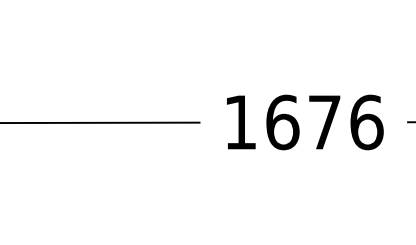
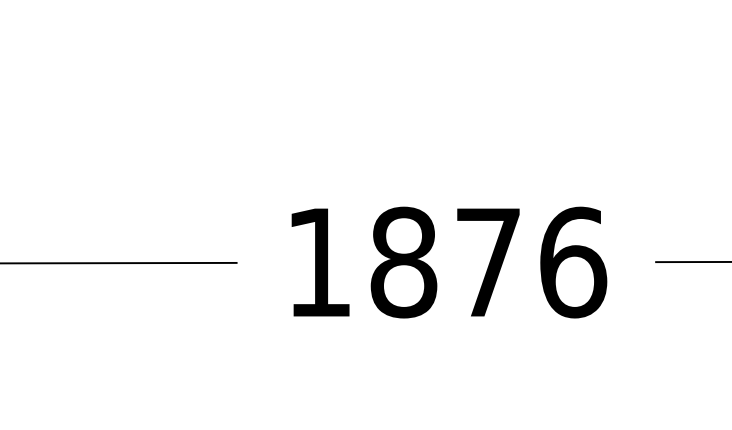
text: (282, 122) -> (403, 262), 1676 -> 1876

